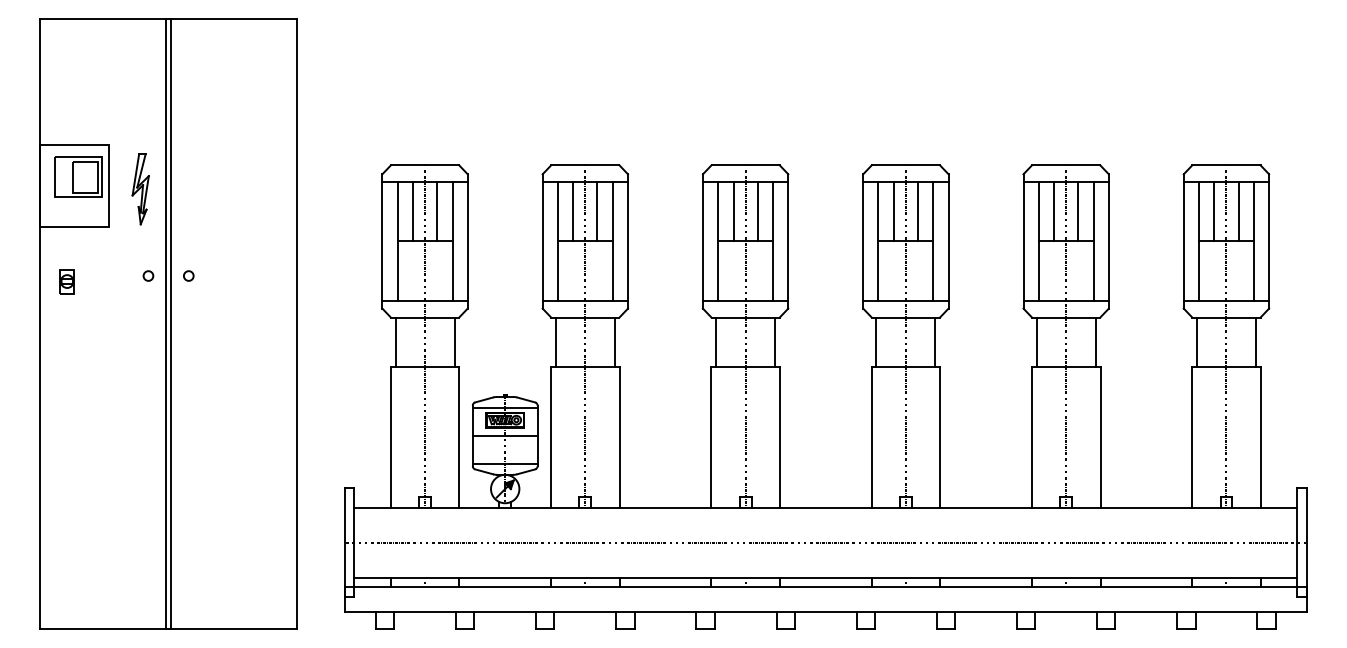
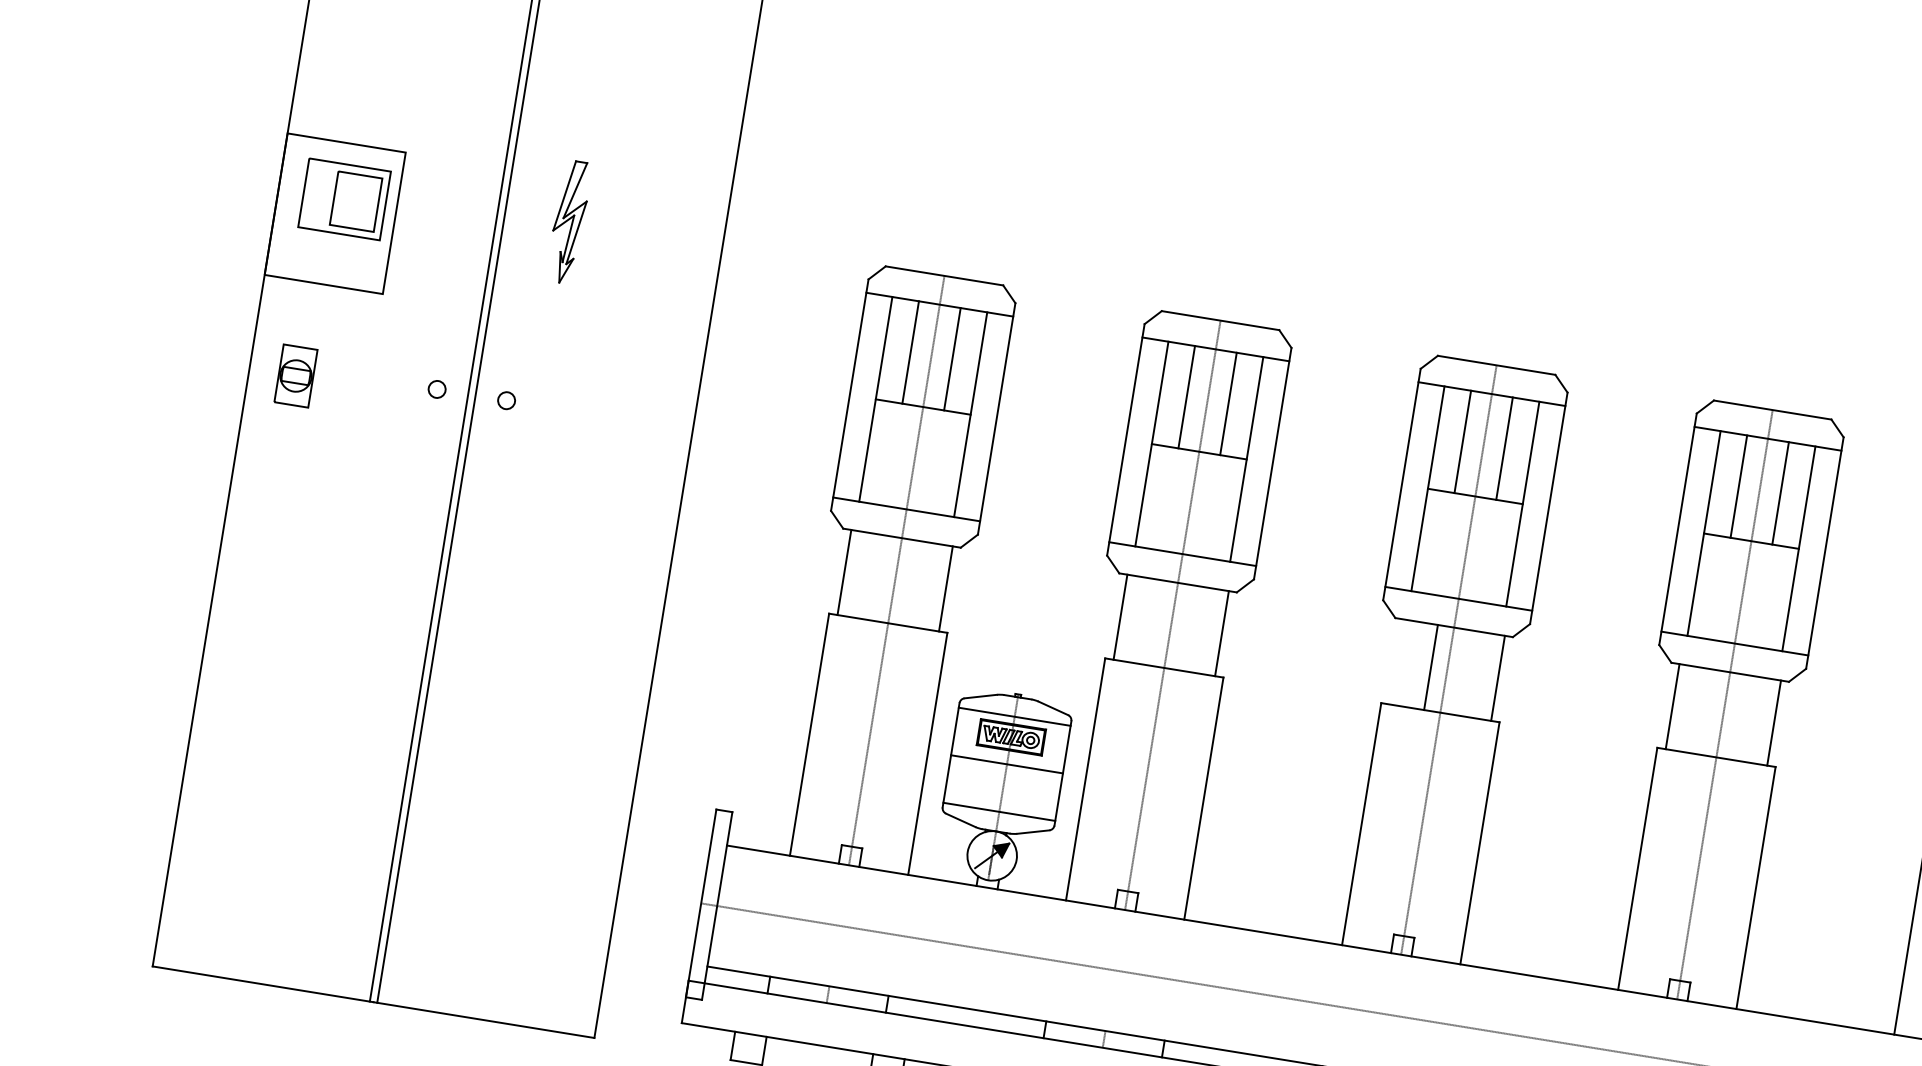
part: (140, 189) -> (568, 222), moved
part: (66, 281) -> (294, 375), size x1.4
line: (716, 341) -> (1431, 666), moved

